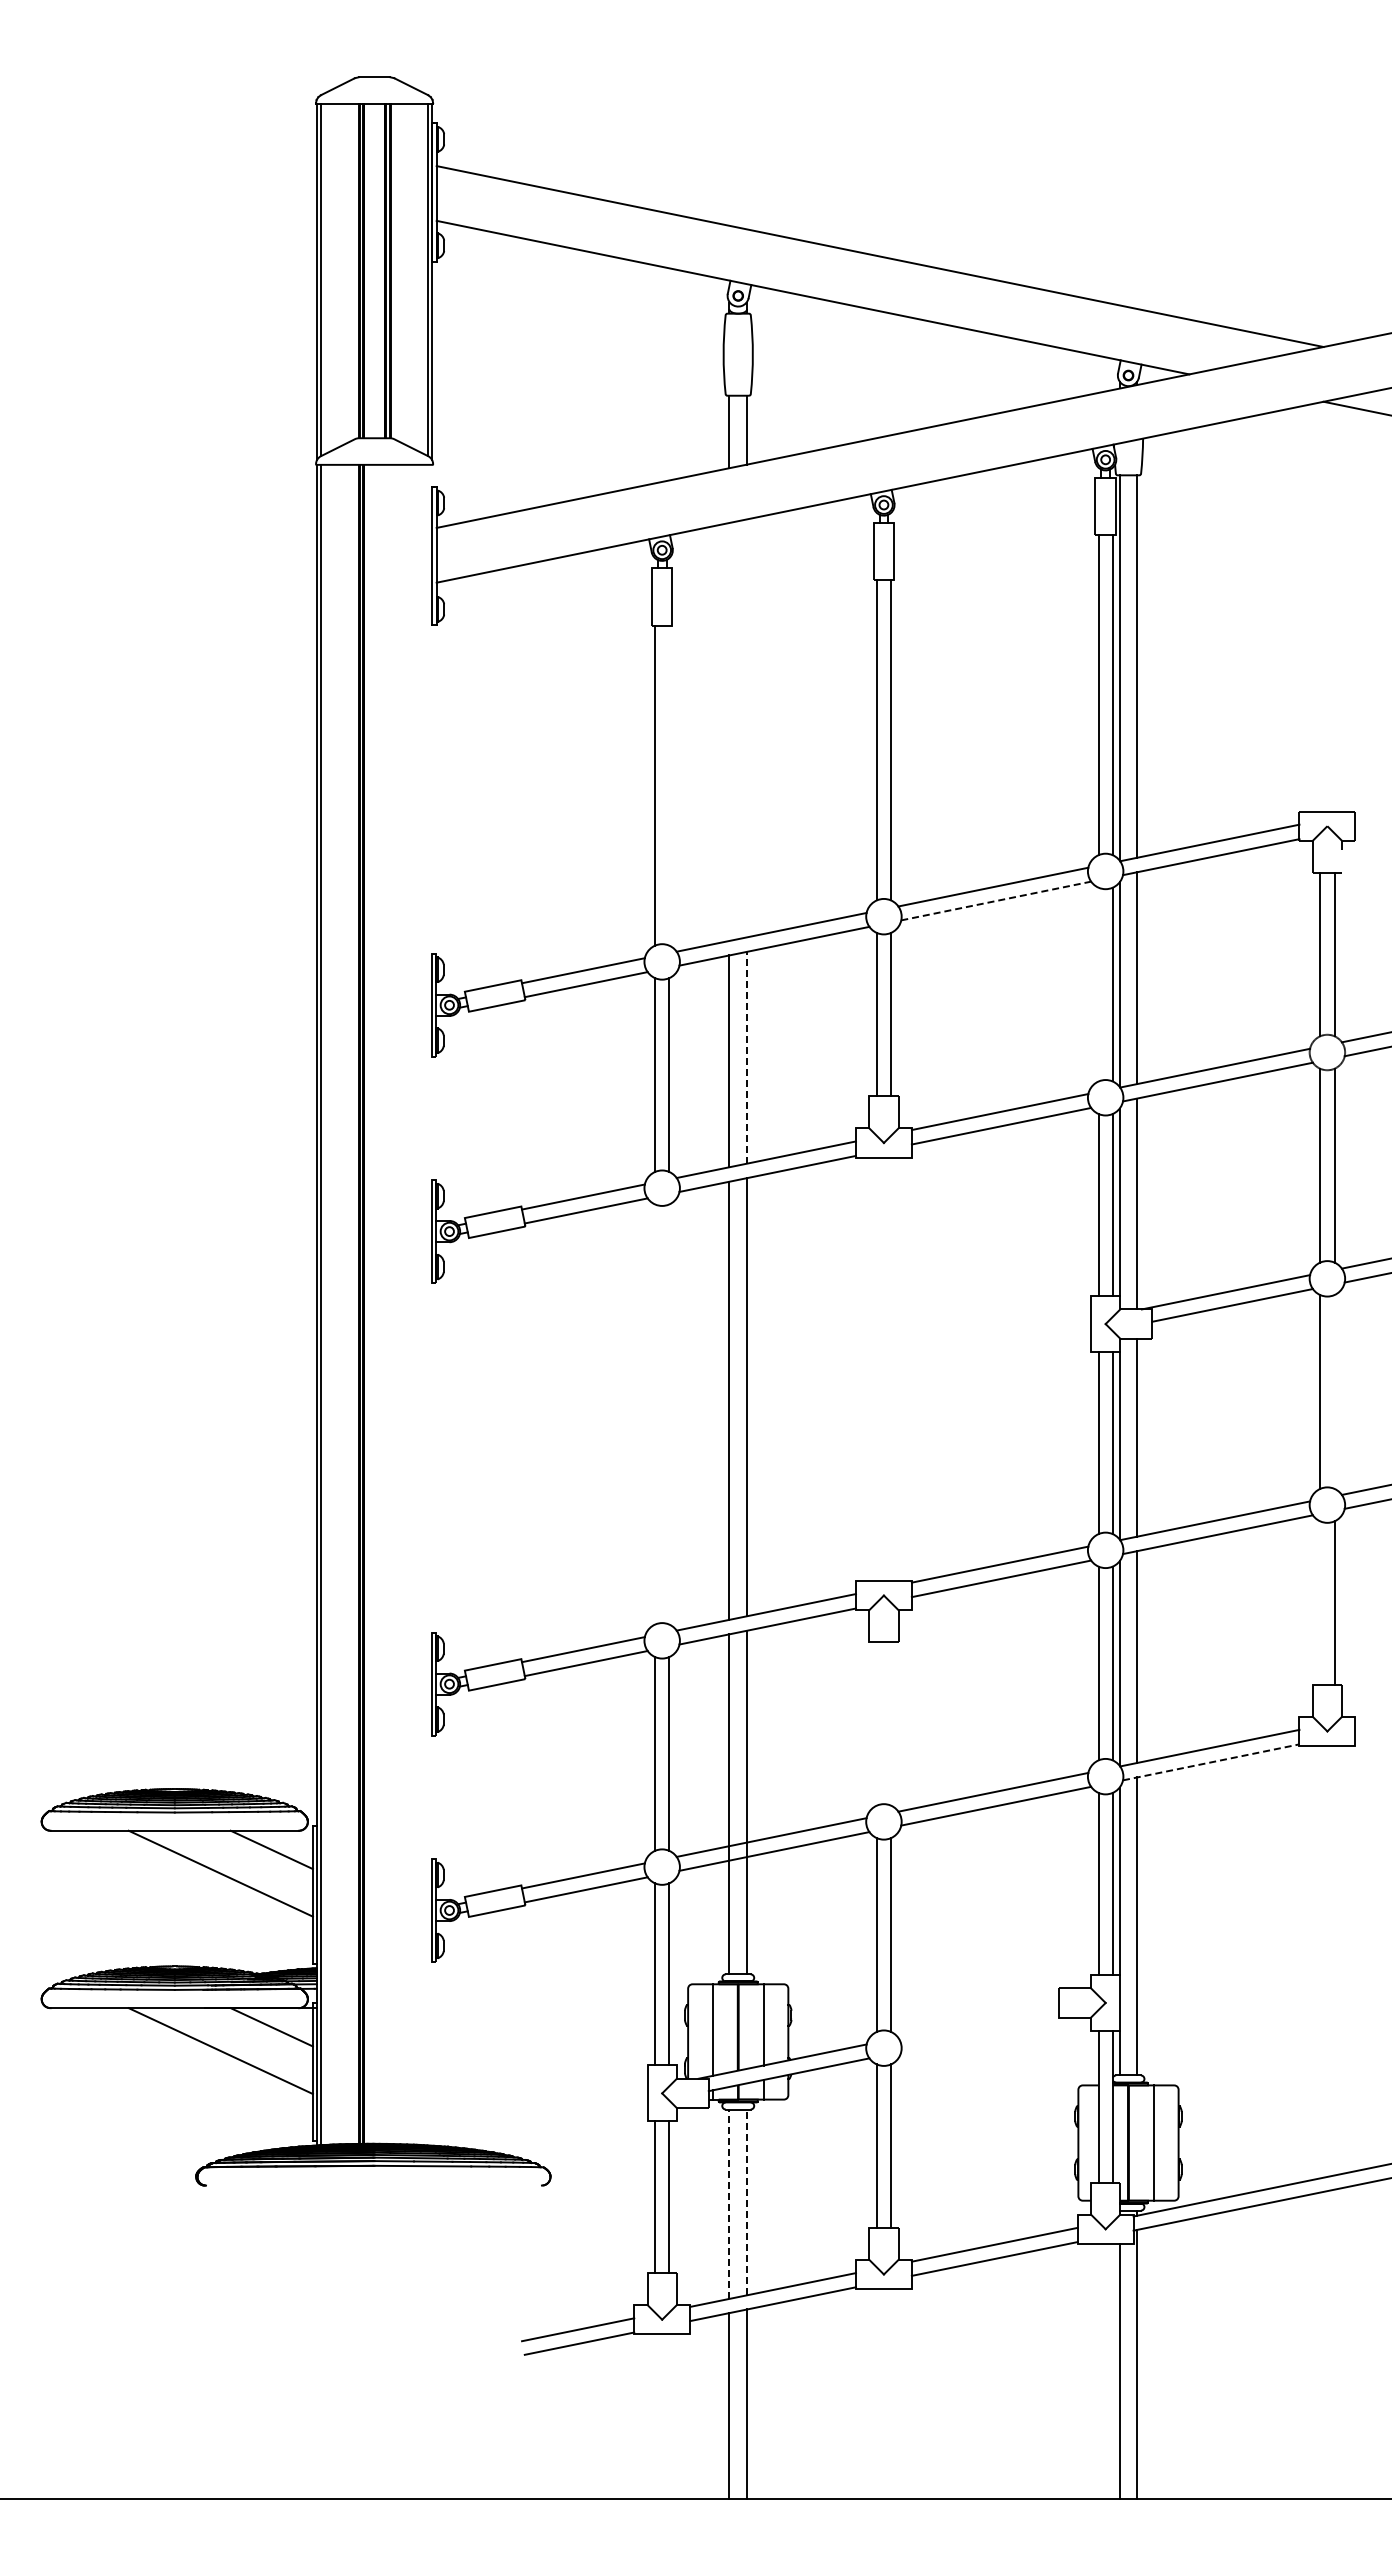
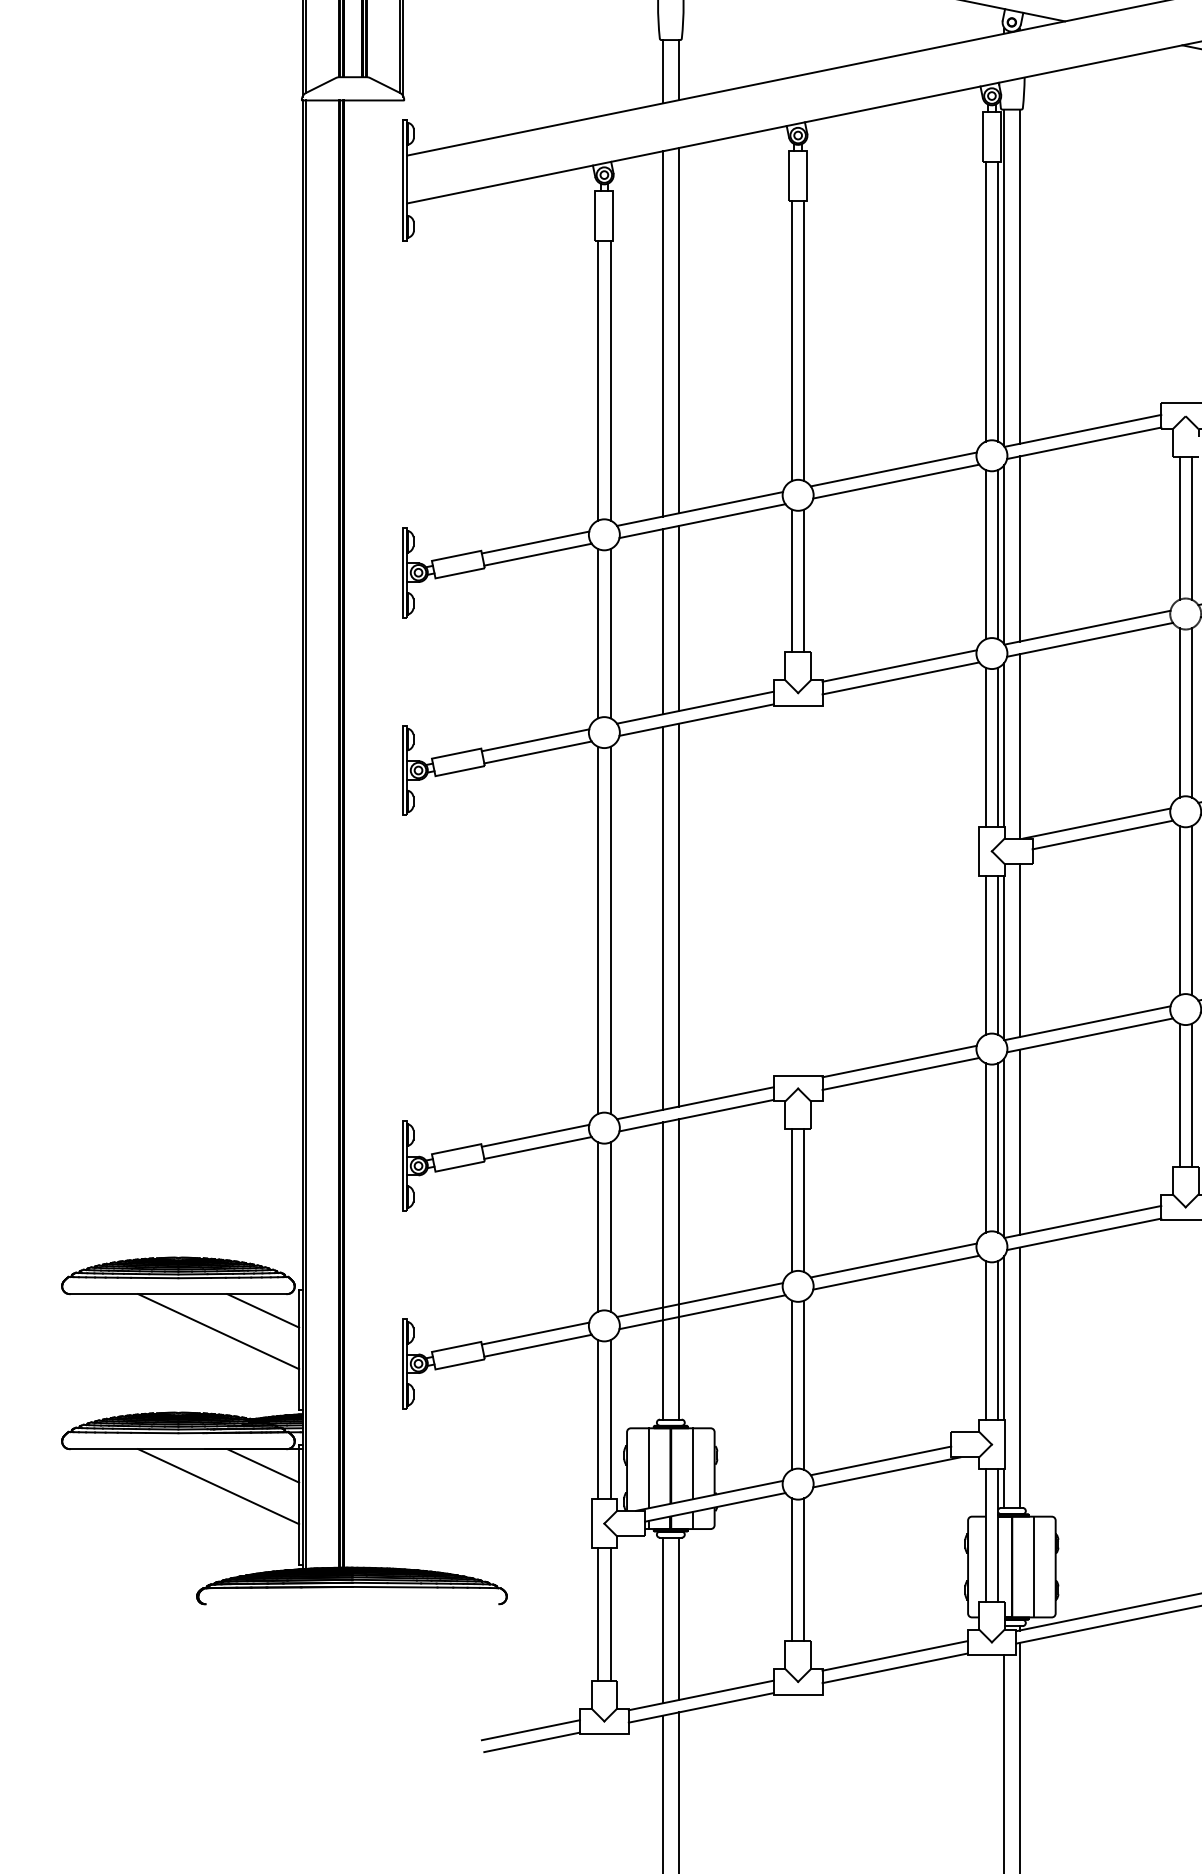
line: (747, 728) -> (678, 330), added
line: (729, 731) -> (663, 333), added
line: (669, 785) -> (610, 380), added
line: (996, 901) -> (896, 482), dashed -> solid
line: (1098, 984) -> (985, 554), added
line: (747, 1057) -> (678, 618), dashed -> solid
line: (1334, 1391) -> (1191, 910), added
line: (655, 1414) -> (598, 930), added
line: (669, 1414) -> (610, 930), added
line: (1320, 1602) -> (1179, 1094), added
line: (876, 1723) -> (791, 1200), added
line: (891, 1723) -> (804, 1200), added
line: (1211, 1762) -> (1084, 1234), dashed -> solid
line: (978, 2021) -> (880, 1460), added
line: (985, 2034) -> (886, 1472), added
line: (747, 2202) -> (678, 1618), dashed -> solid
line: (729, 2204) -> (663, 1620), dashed -> solid

